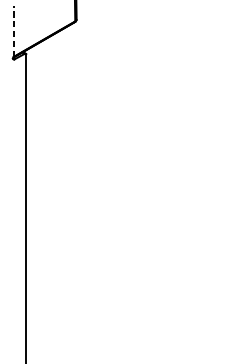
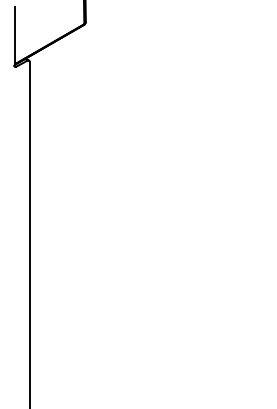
line: (13, 30) -> (15, 34), dashed -> solid

